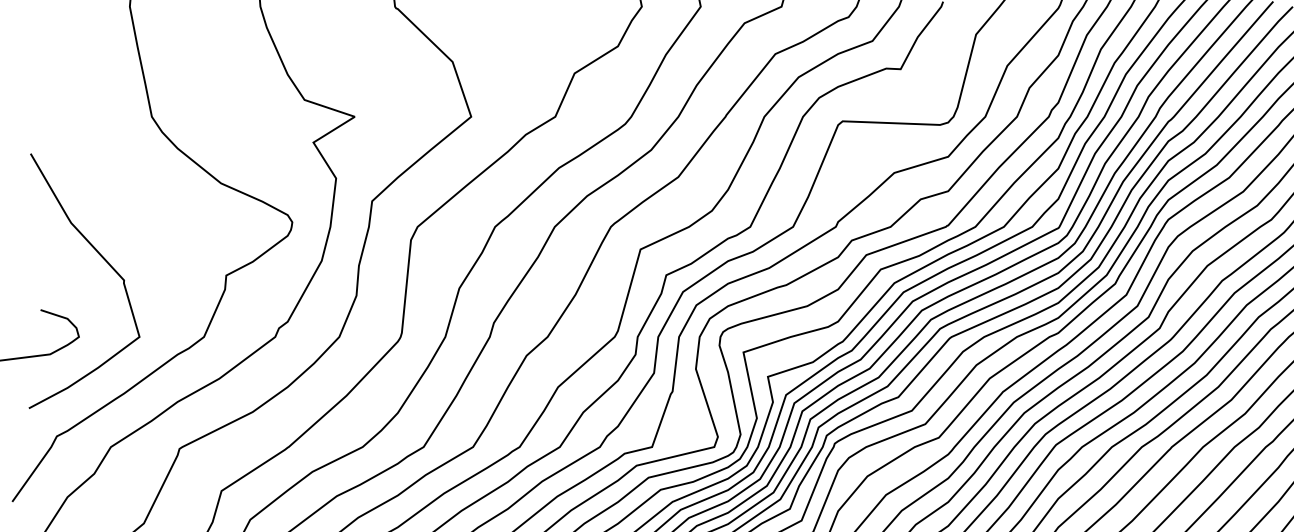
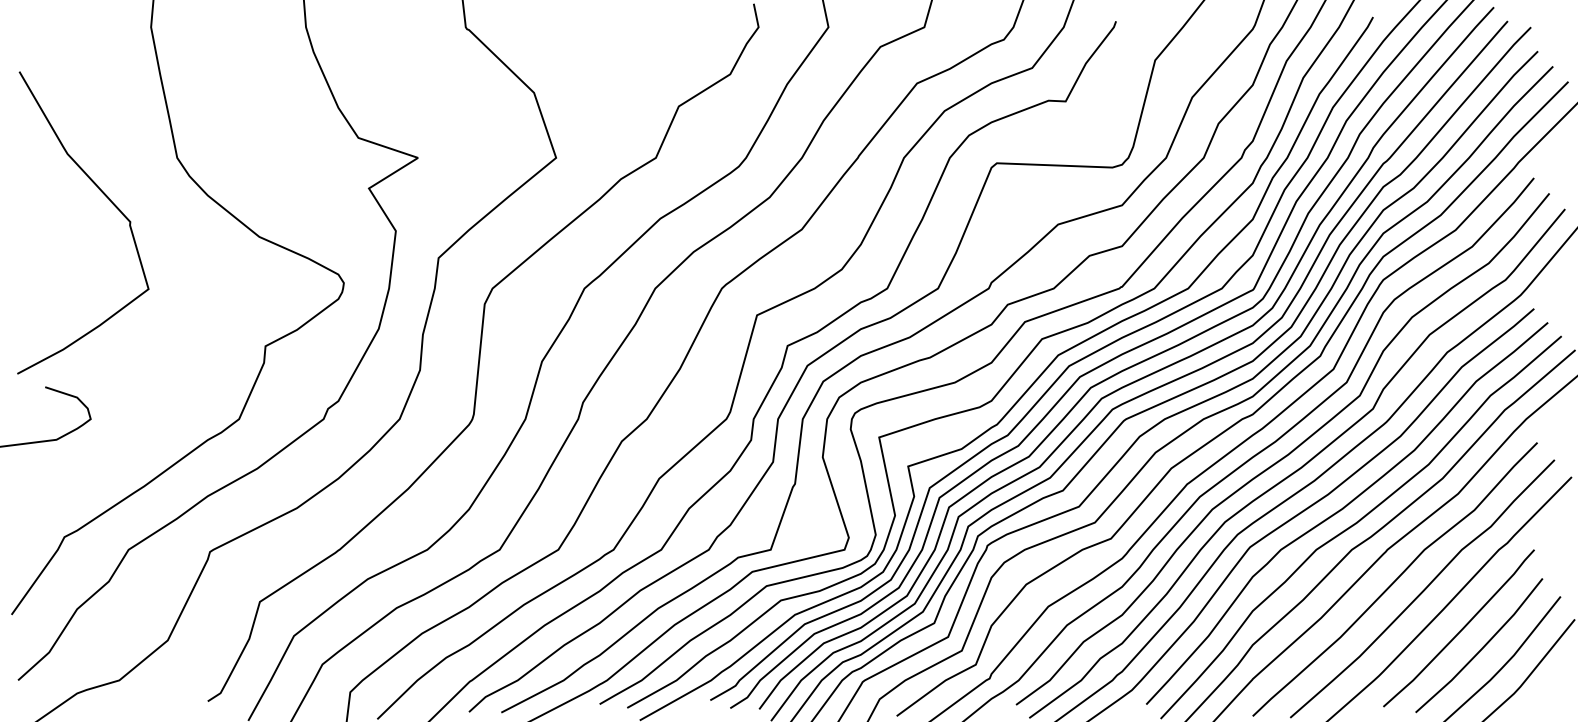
curve: (108, 264) -> (111, 203), moved

